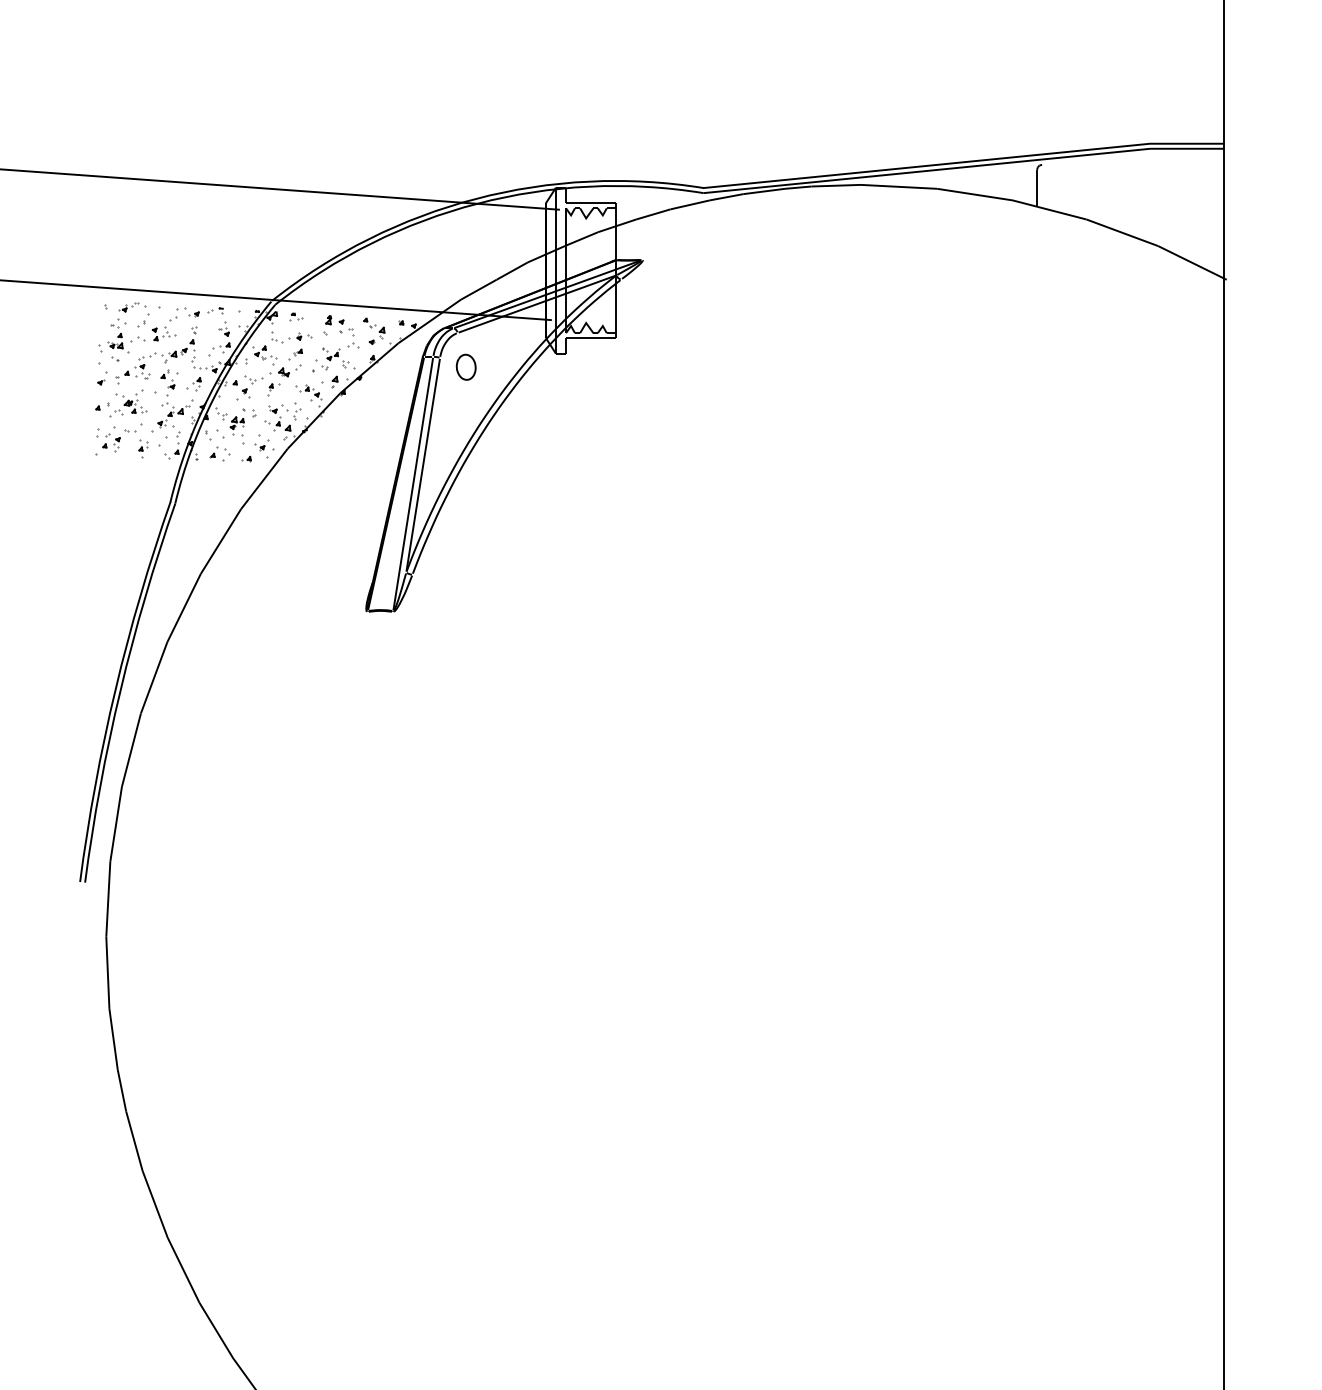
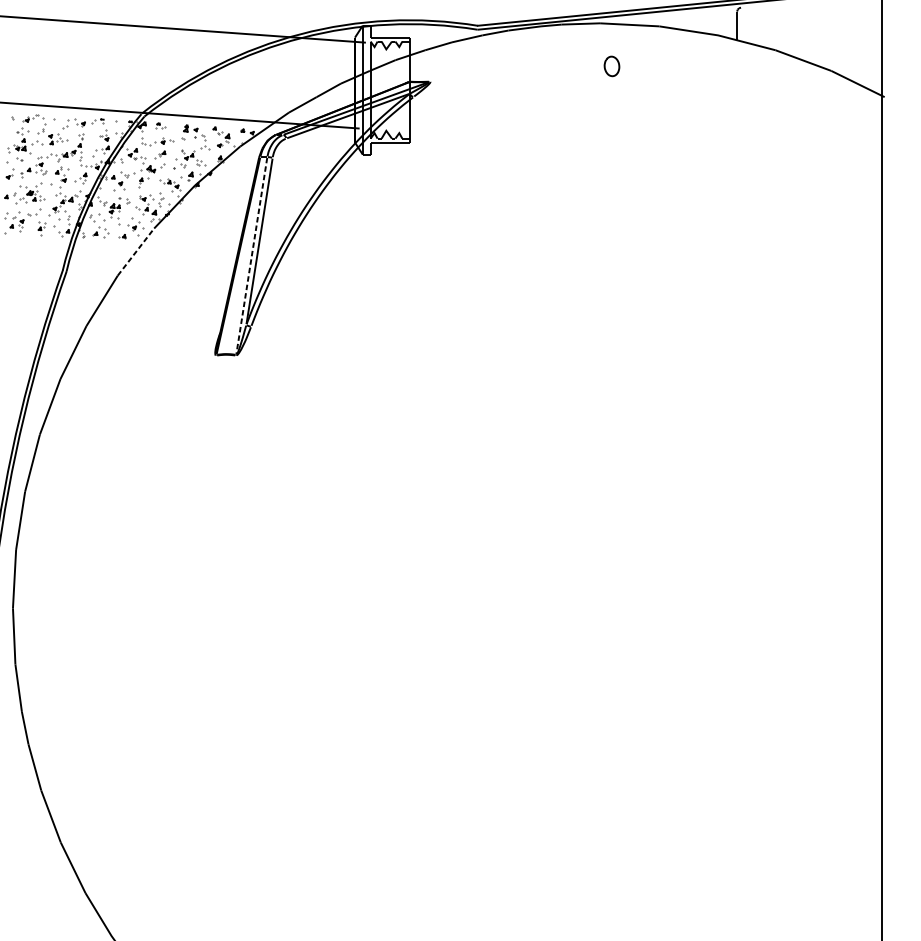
part: (465, 366) -> (611, 65), moved
line: (264, 478) -> (136, 251), solid -> dashed
line: (413, 484) -> (251, 256), solid -> dashed

